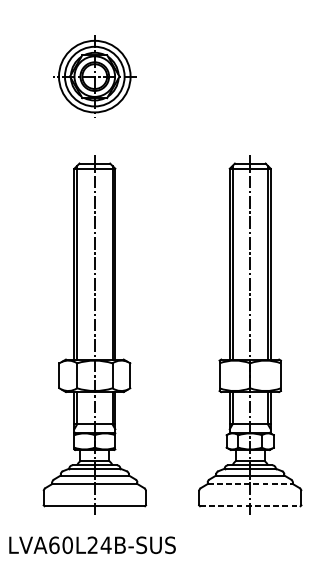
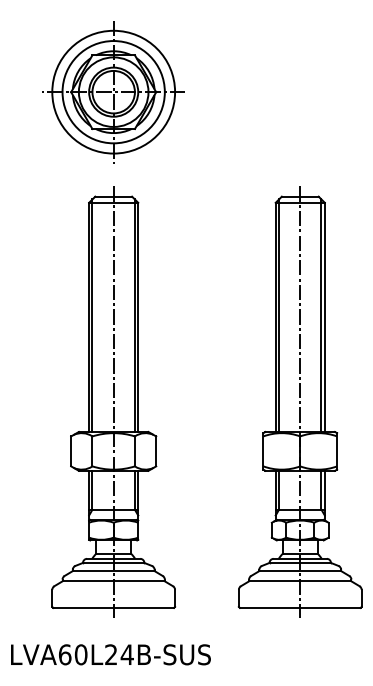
part: (94, 76) -> (113, 92), size x1.43
line: (250, 484) -> (300, 581), dashed -> solid
line: (250, 505) -> (300, 607), dashed -> solid

